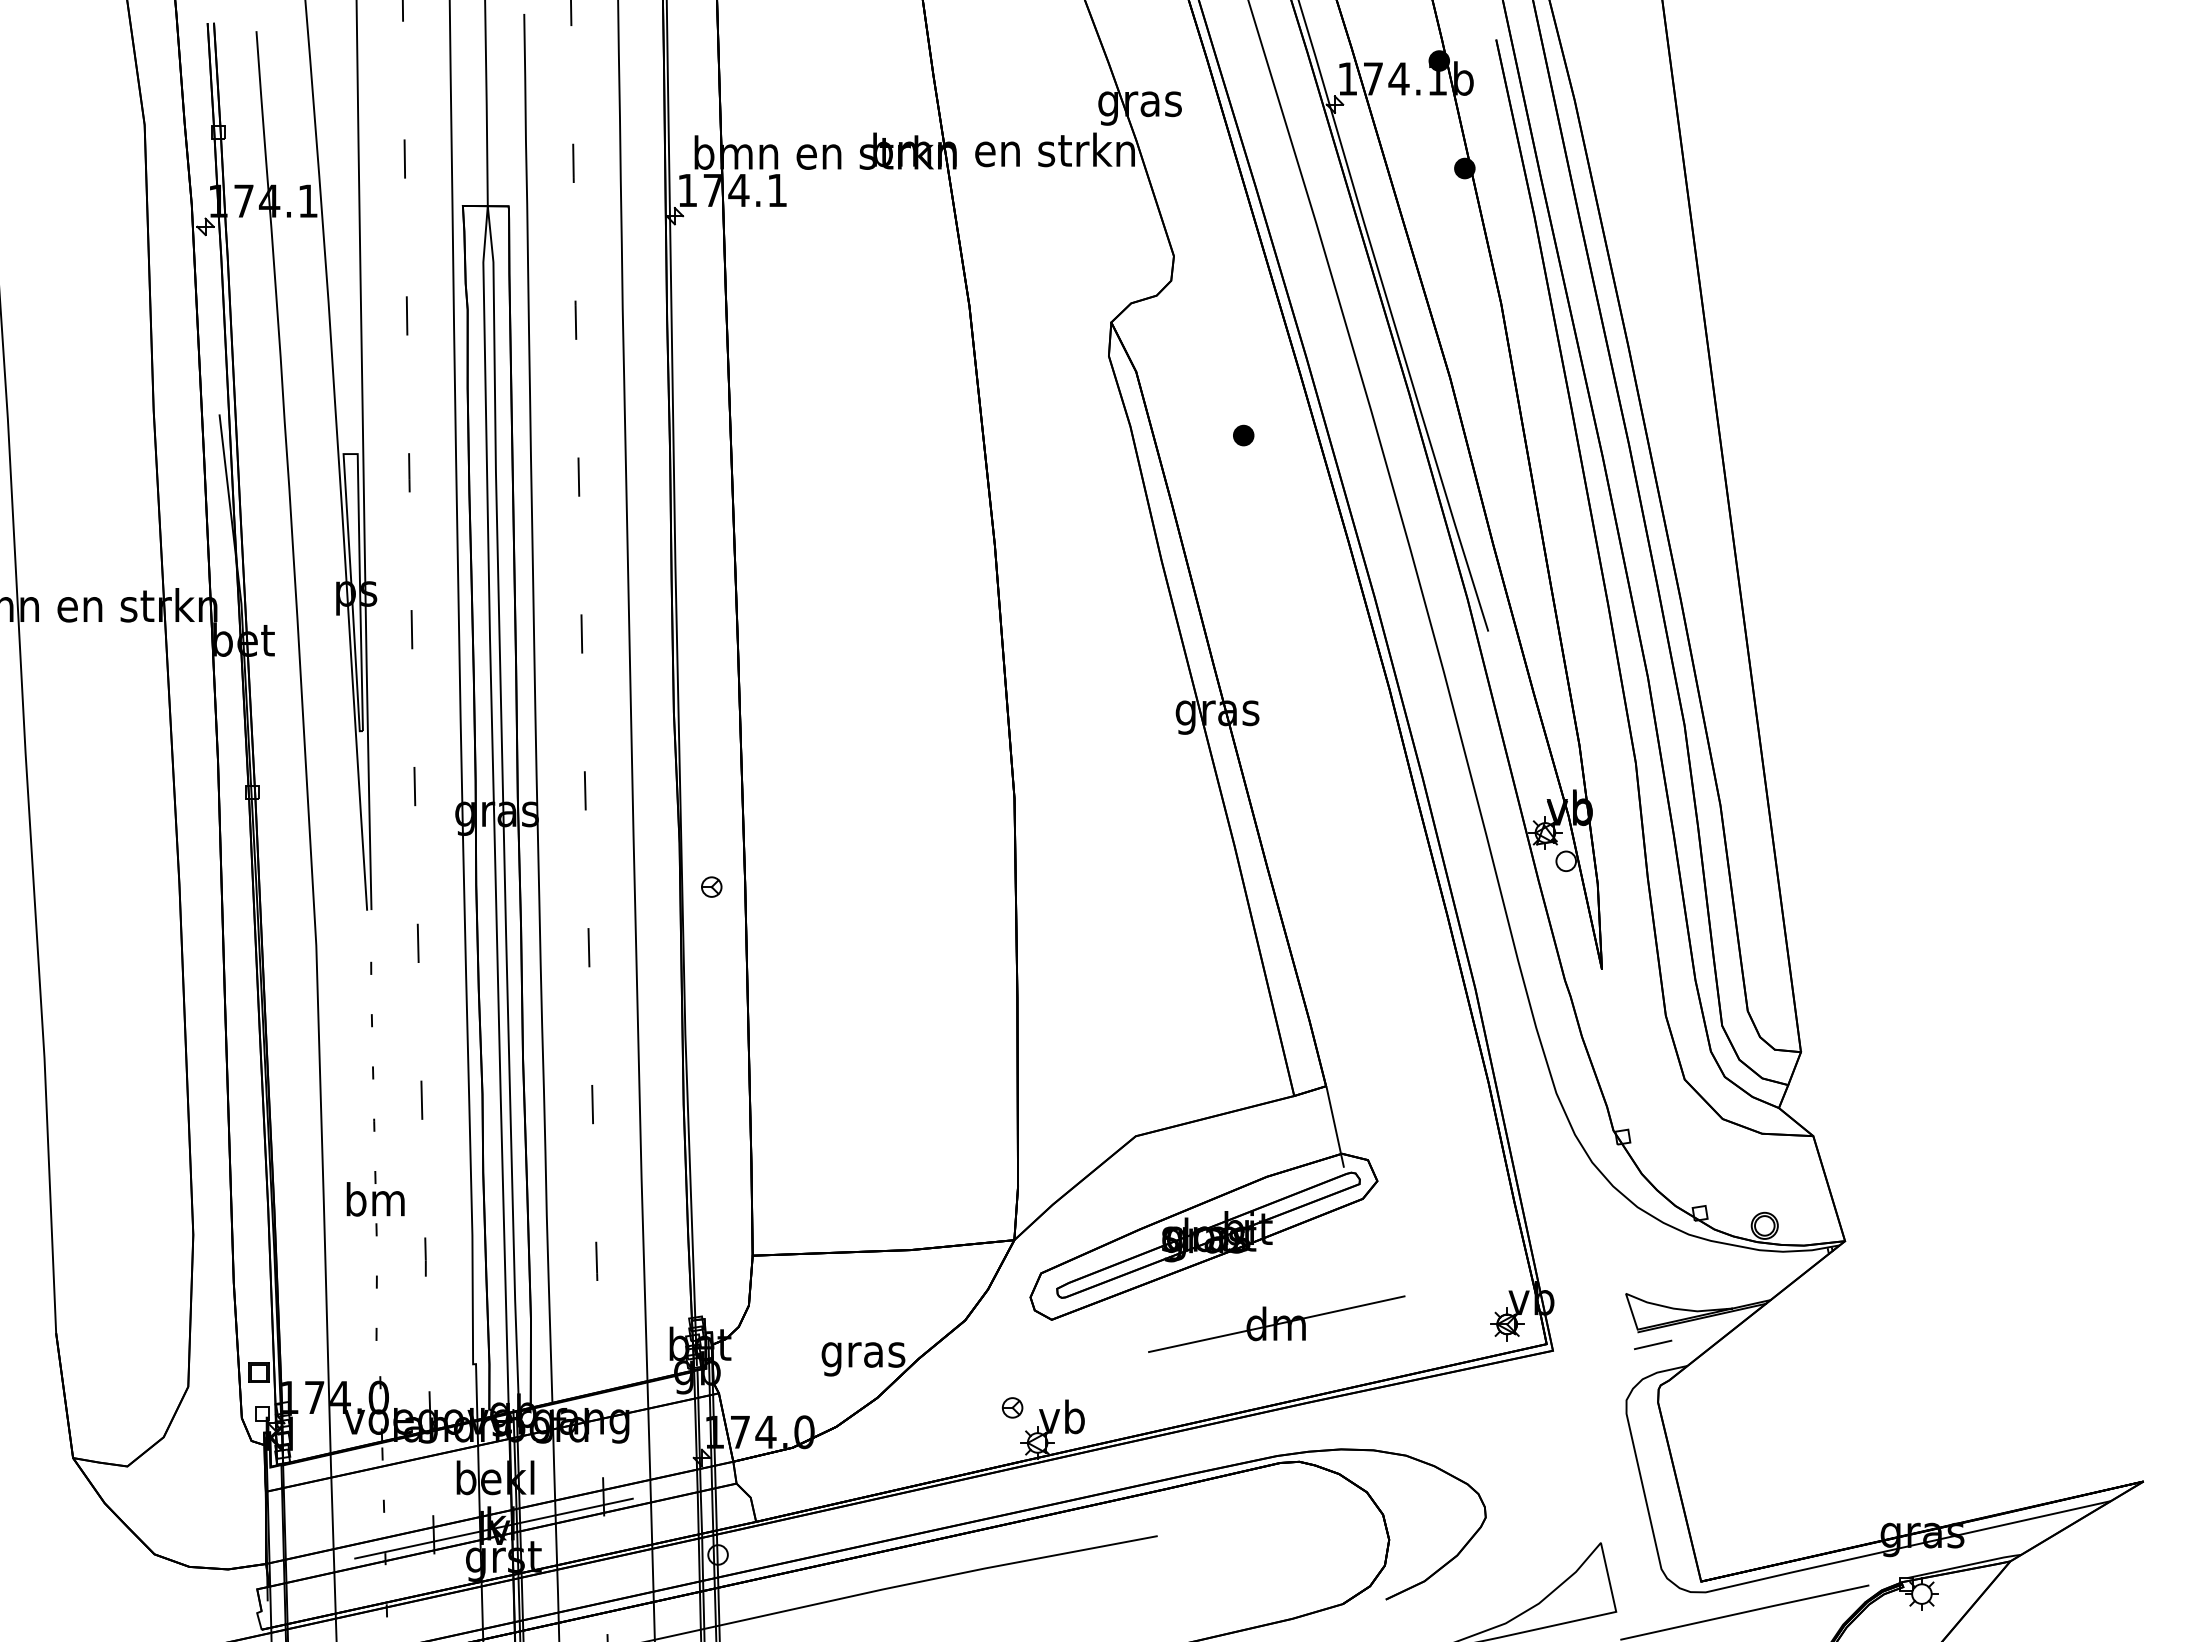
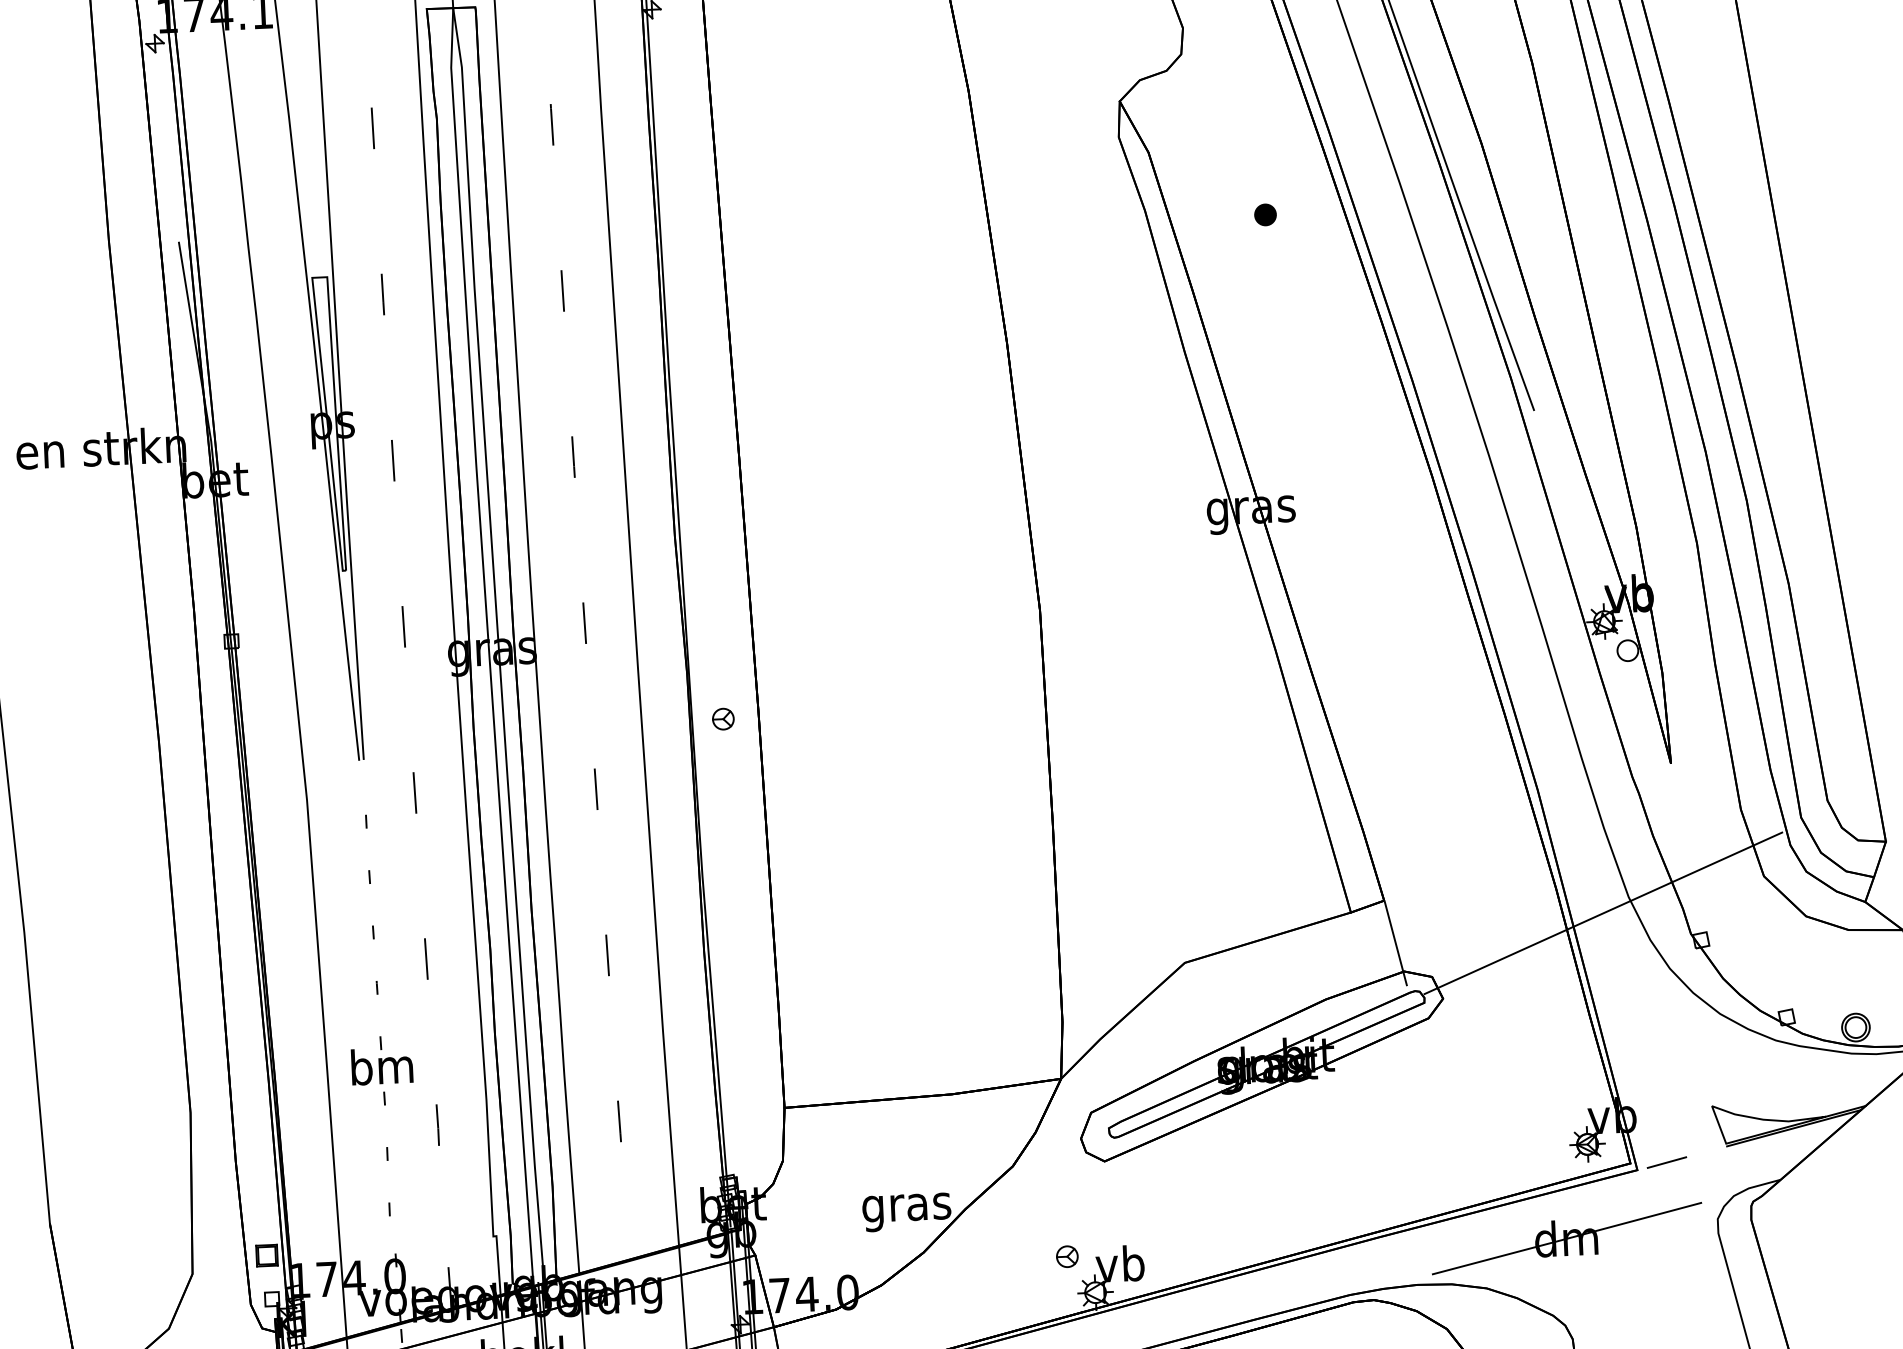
line: (1531, 1107) -> (1602, 913), added
part: (1276, 1323) -> (1566, 1237), moved
line: (1653, 1344) -> (1667, 1162), moved

